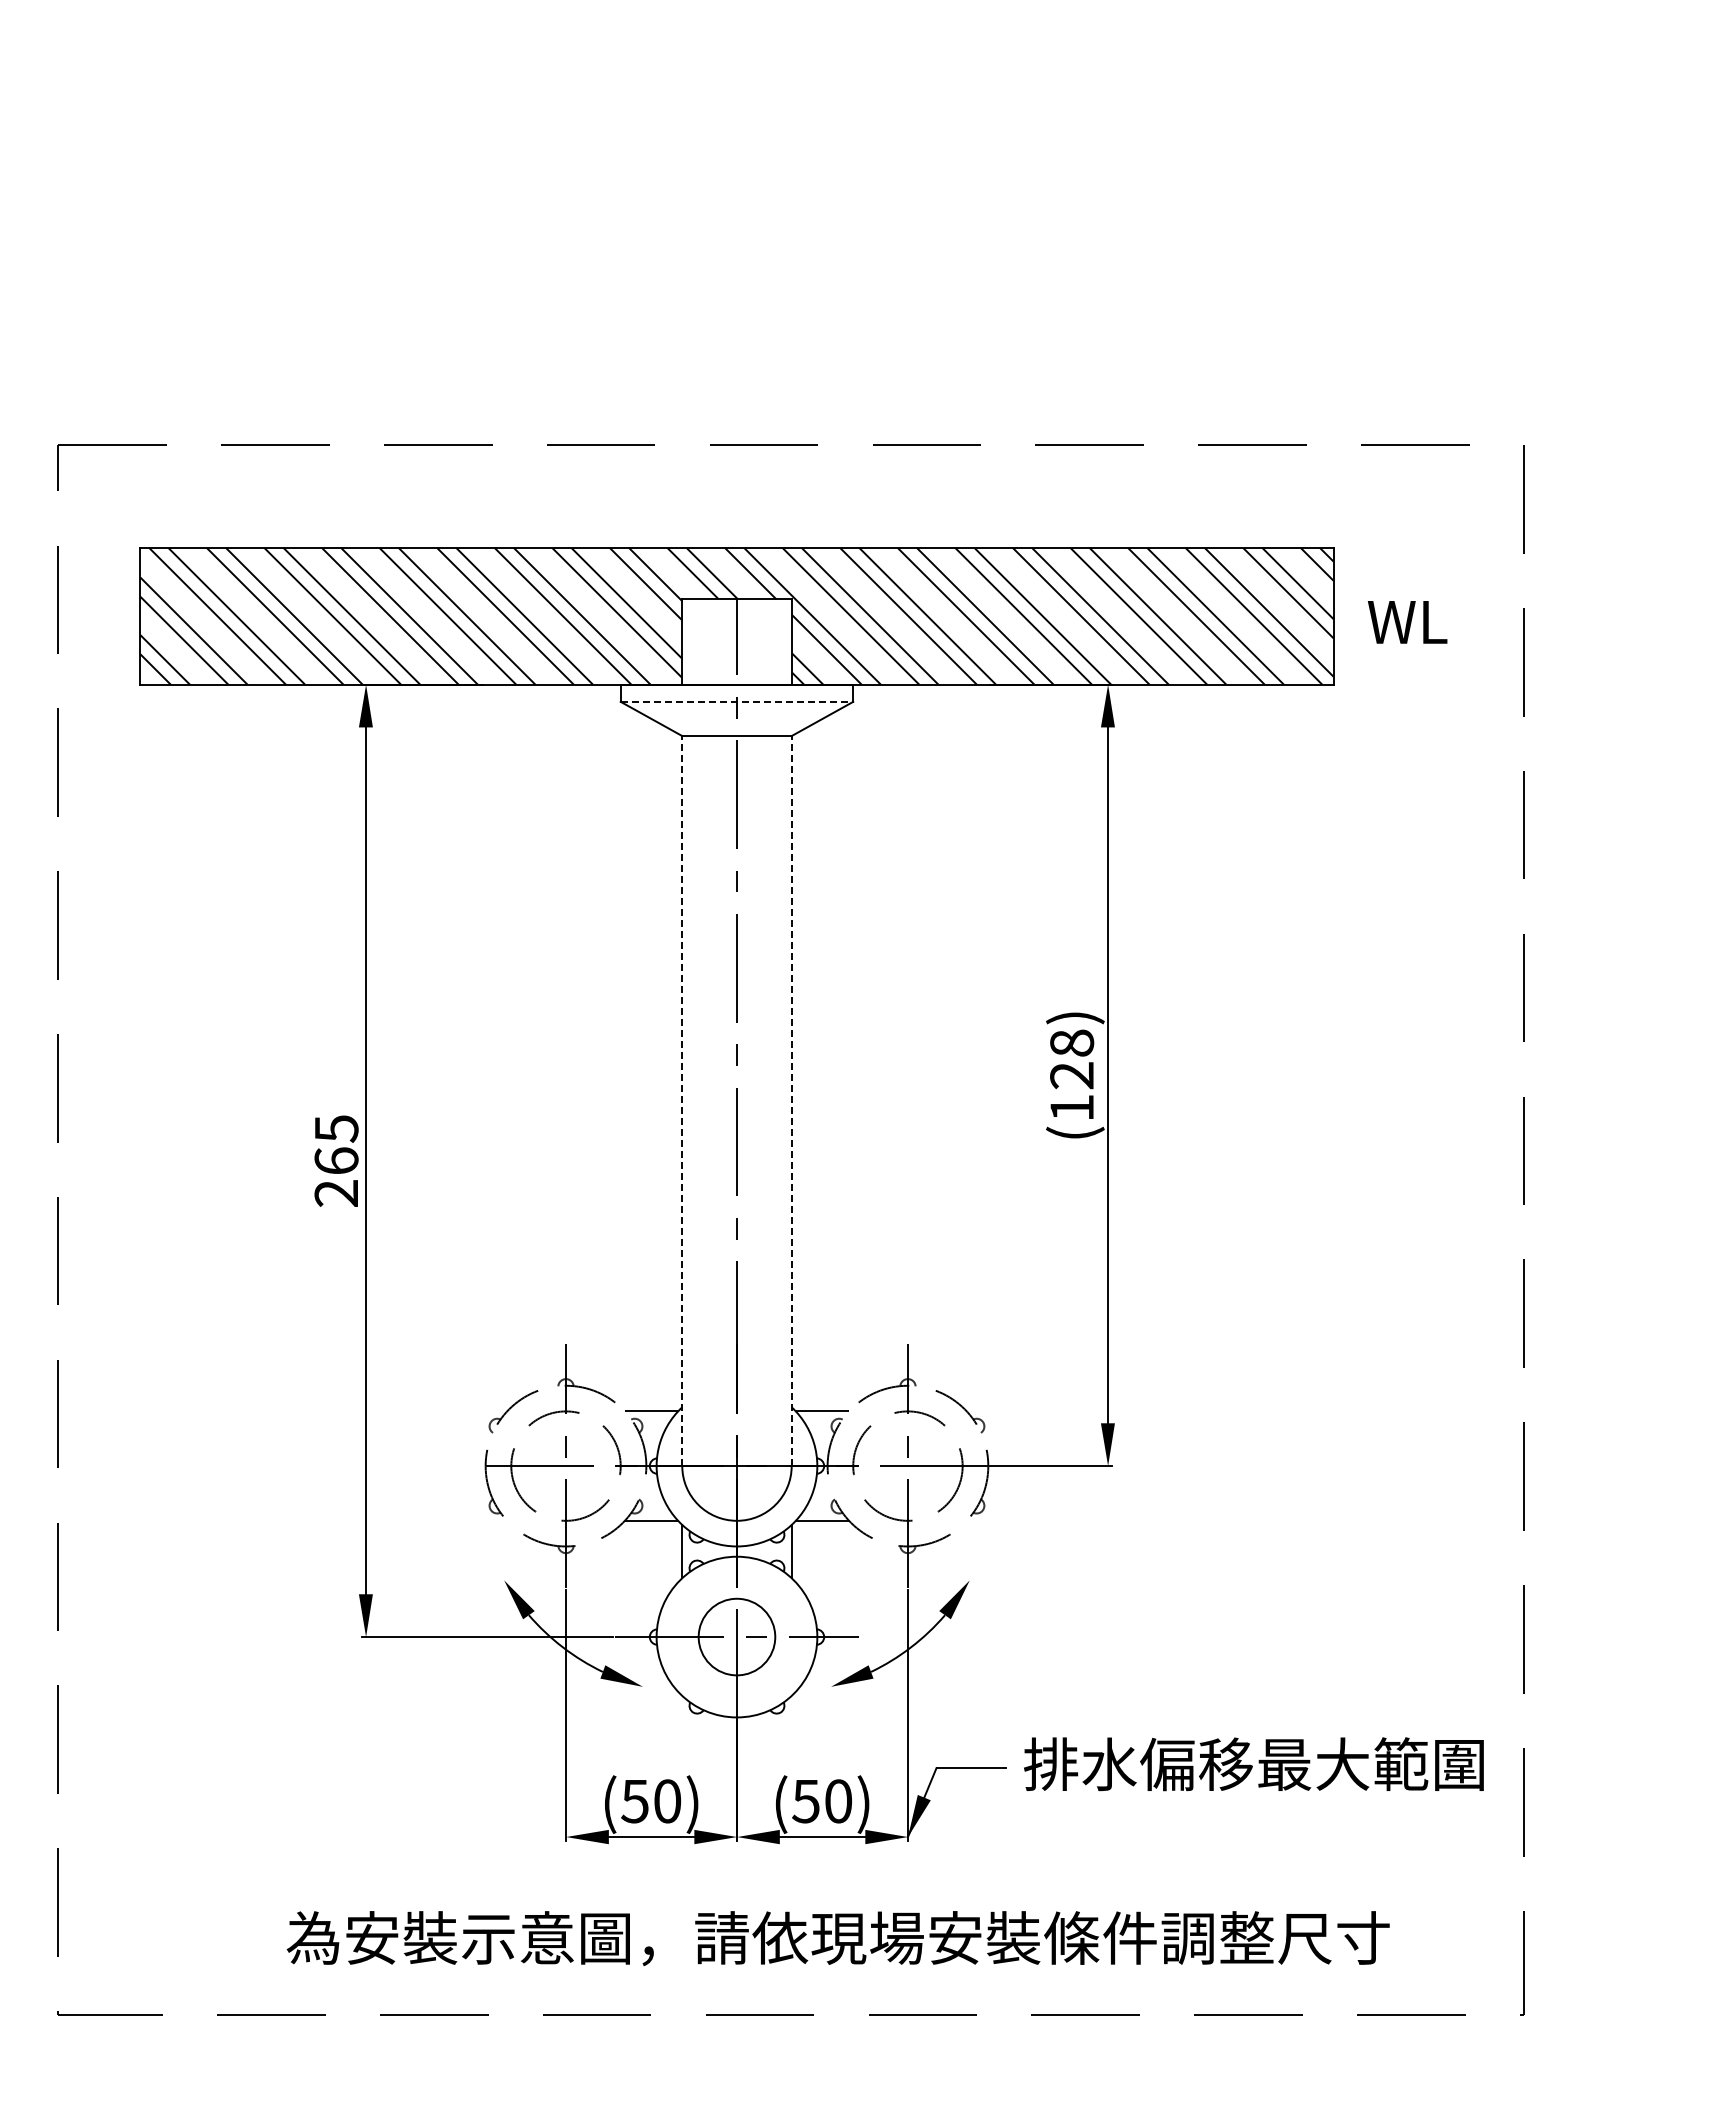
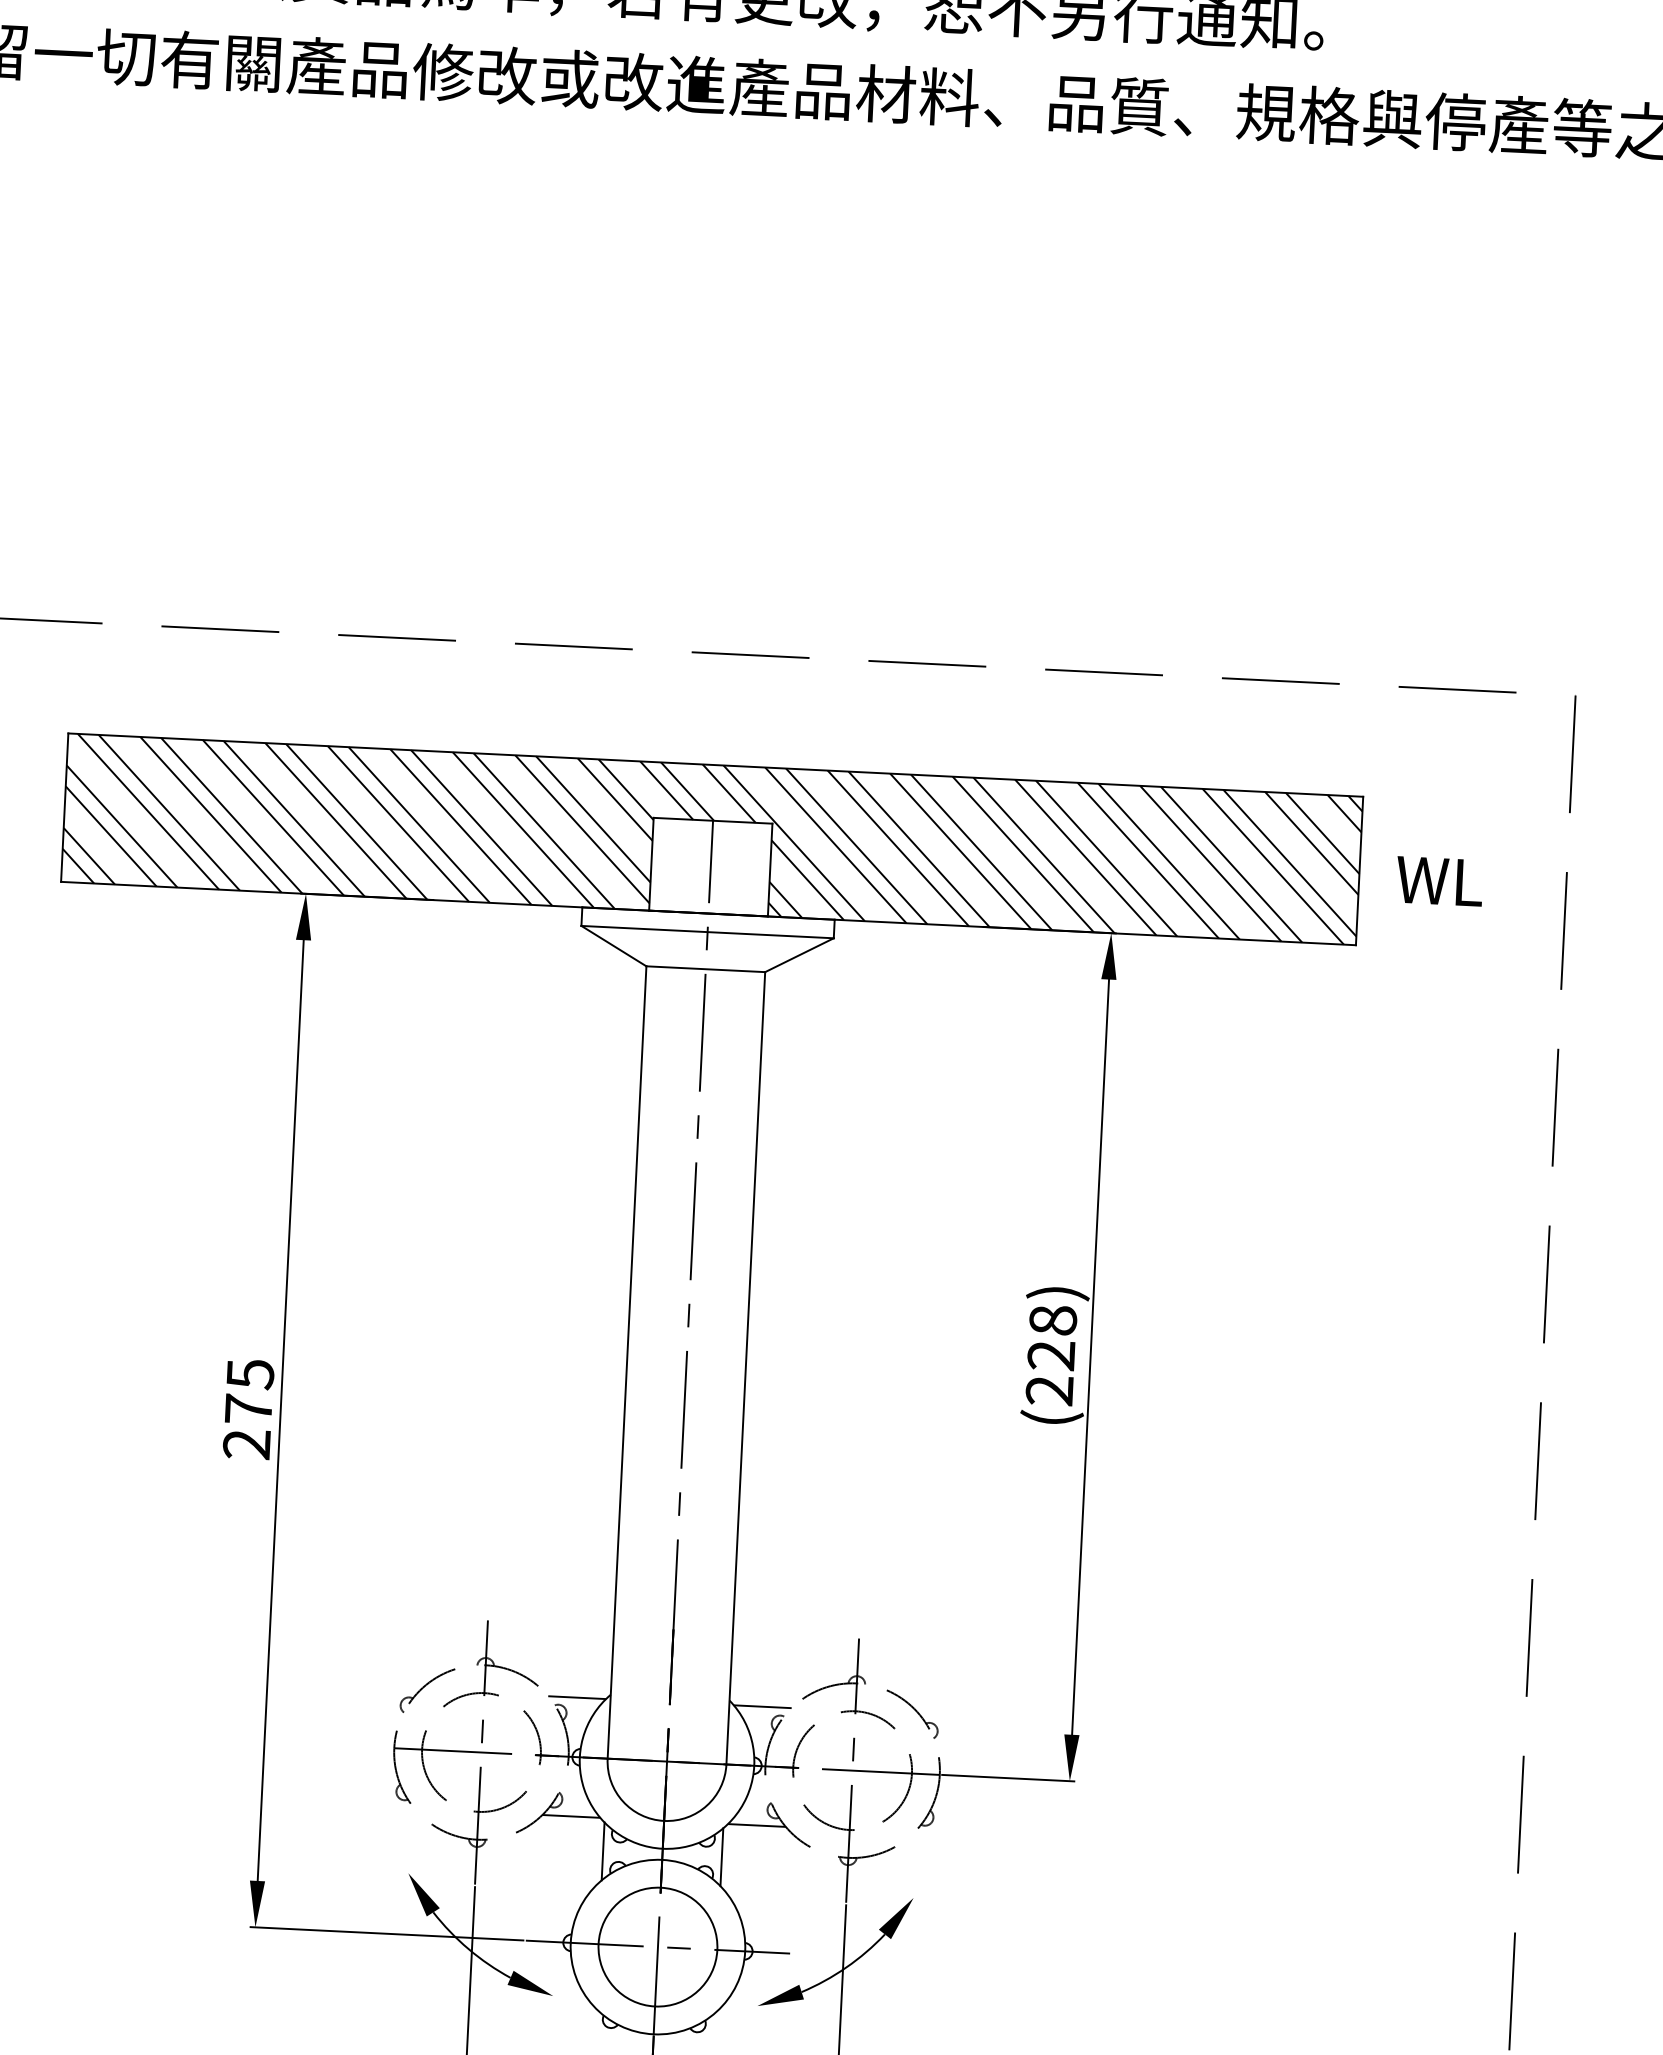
line: (737, 701) -> (708, 931), dashed -> solid
line: (682, 1100) -> (627, 1361), dashed -> solid
line: (791, 1100) -> (745, 1367), dashed -> solid
text: (1071, 1107) -> (1049, 1390), (128) -> (228)
text: (336, 1160) -> (248, 1408), 265 -> 275
circle: (736, 1636) -> (657, 1946), size x1.43

